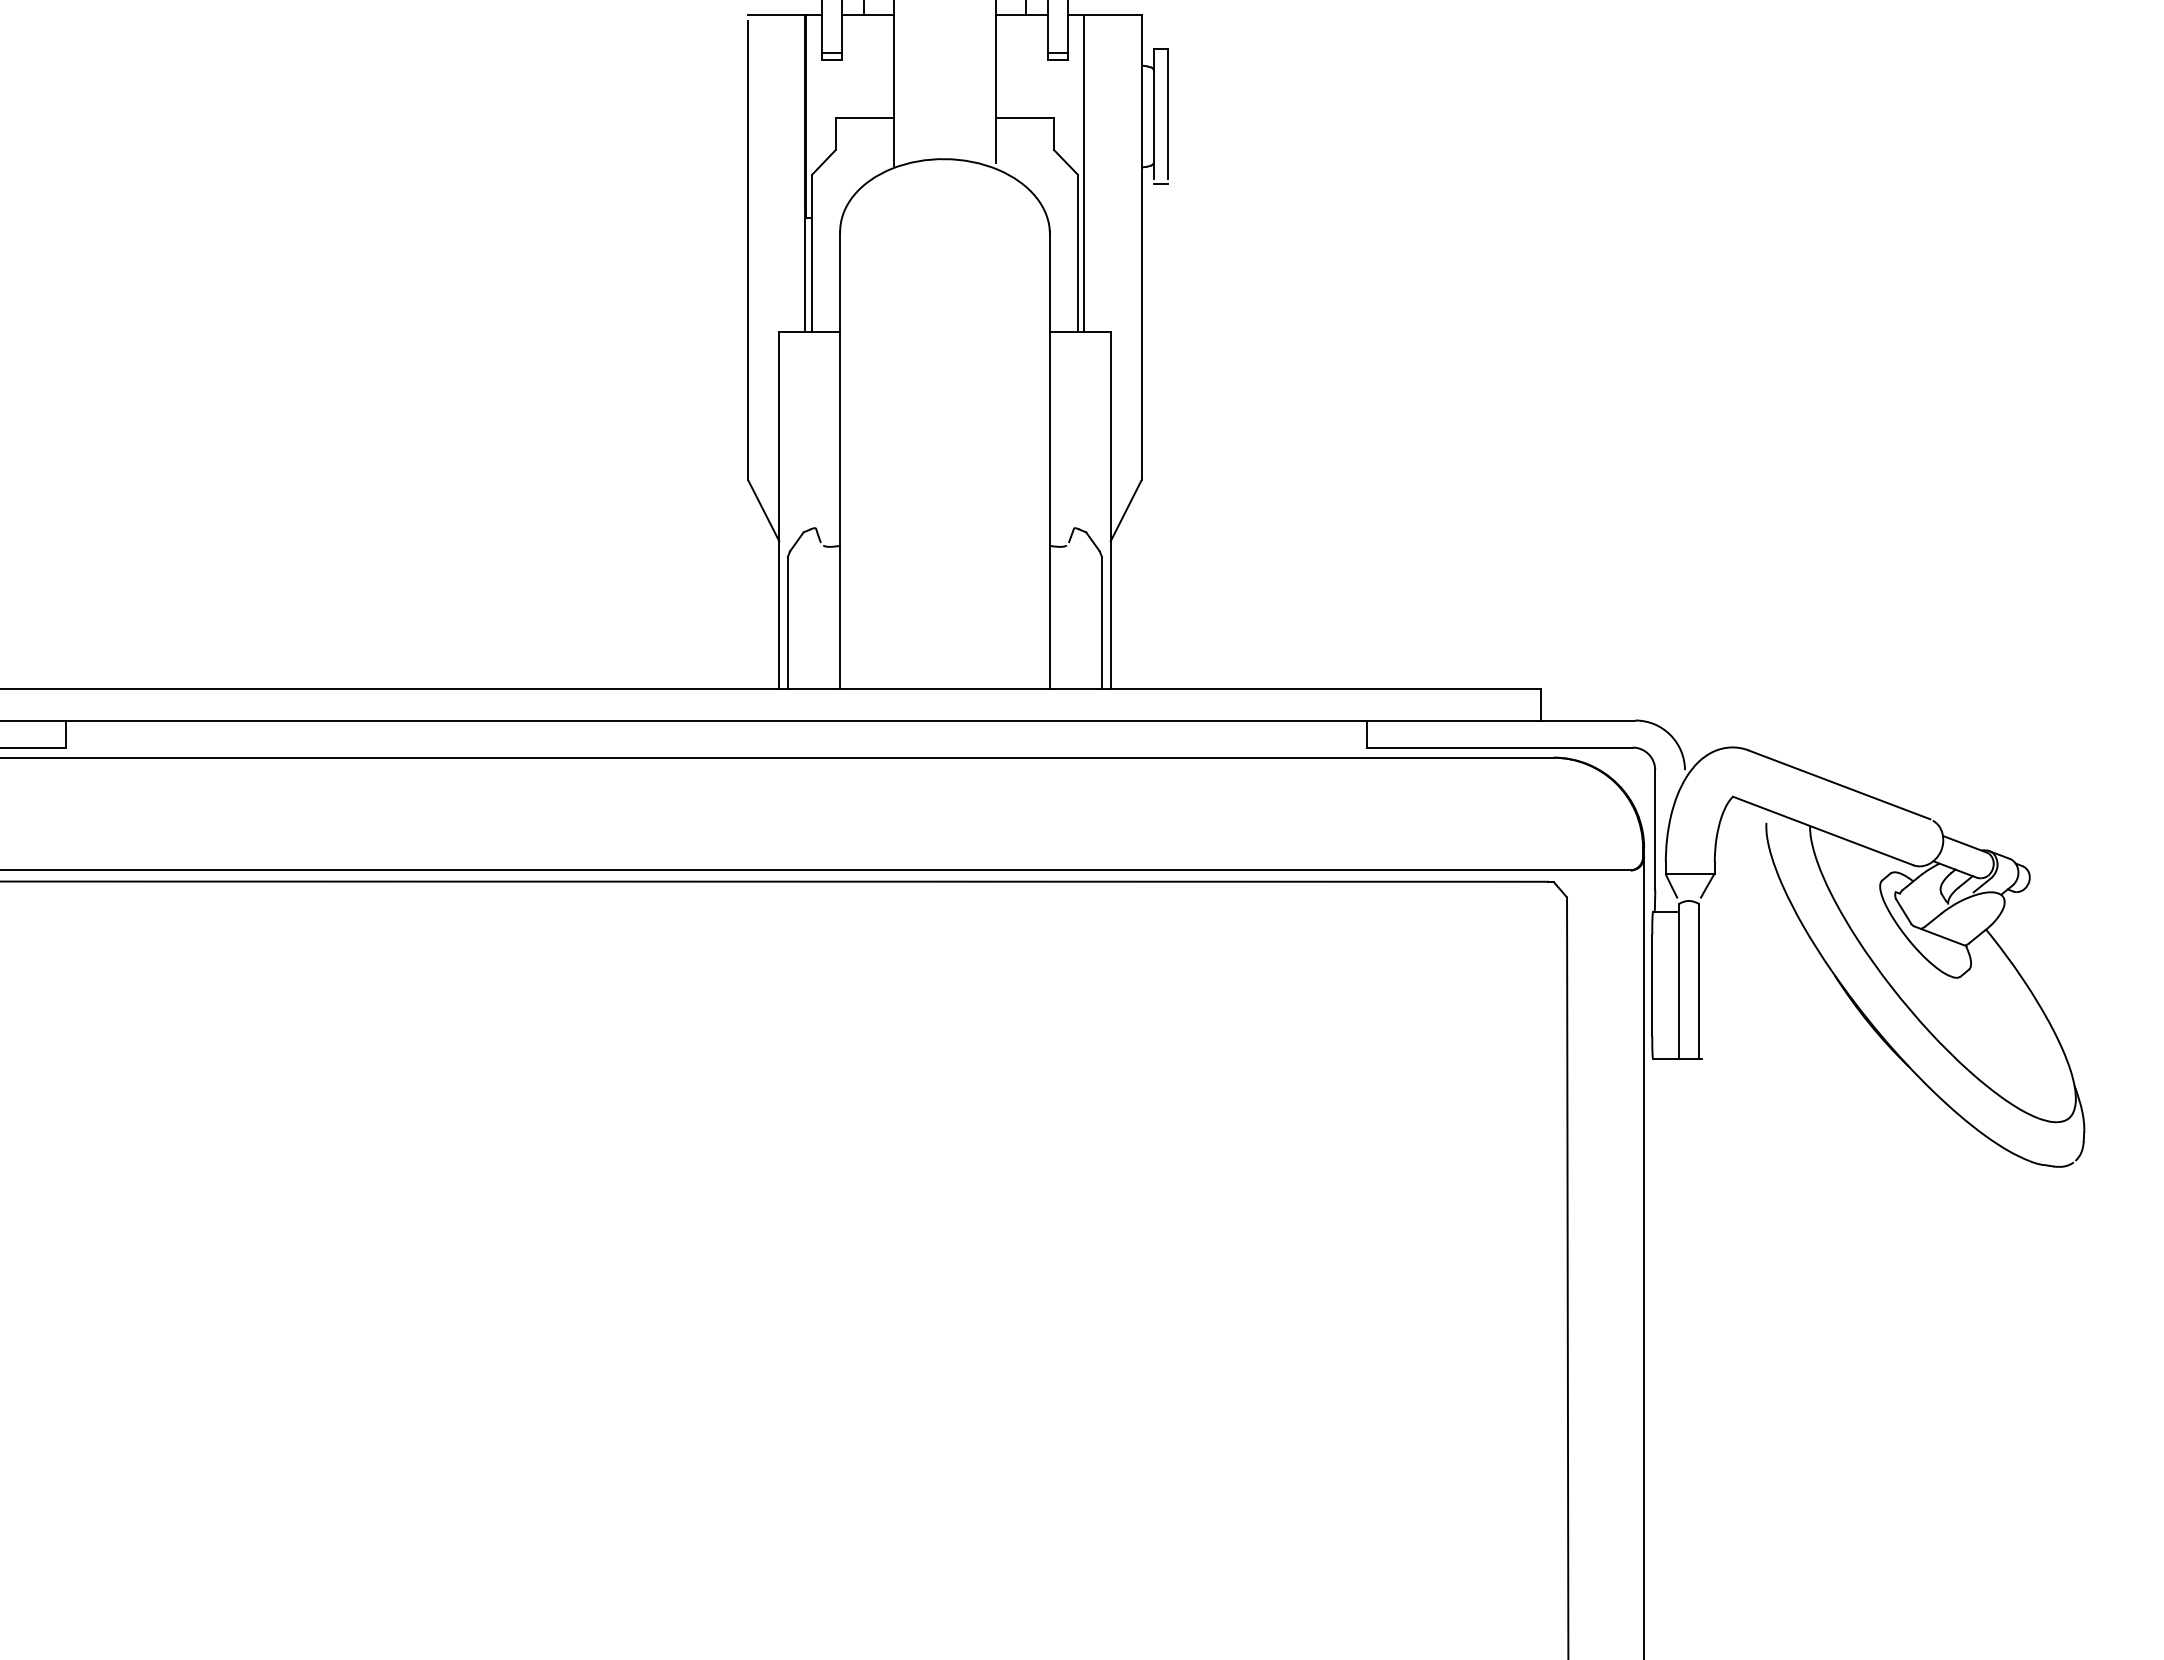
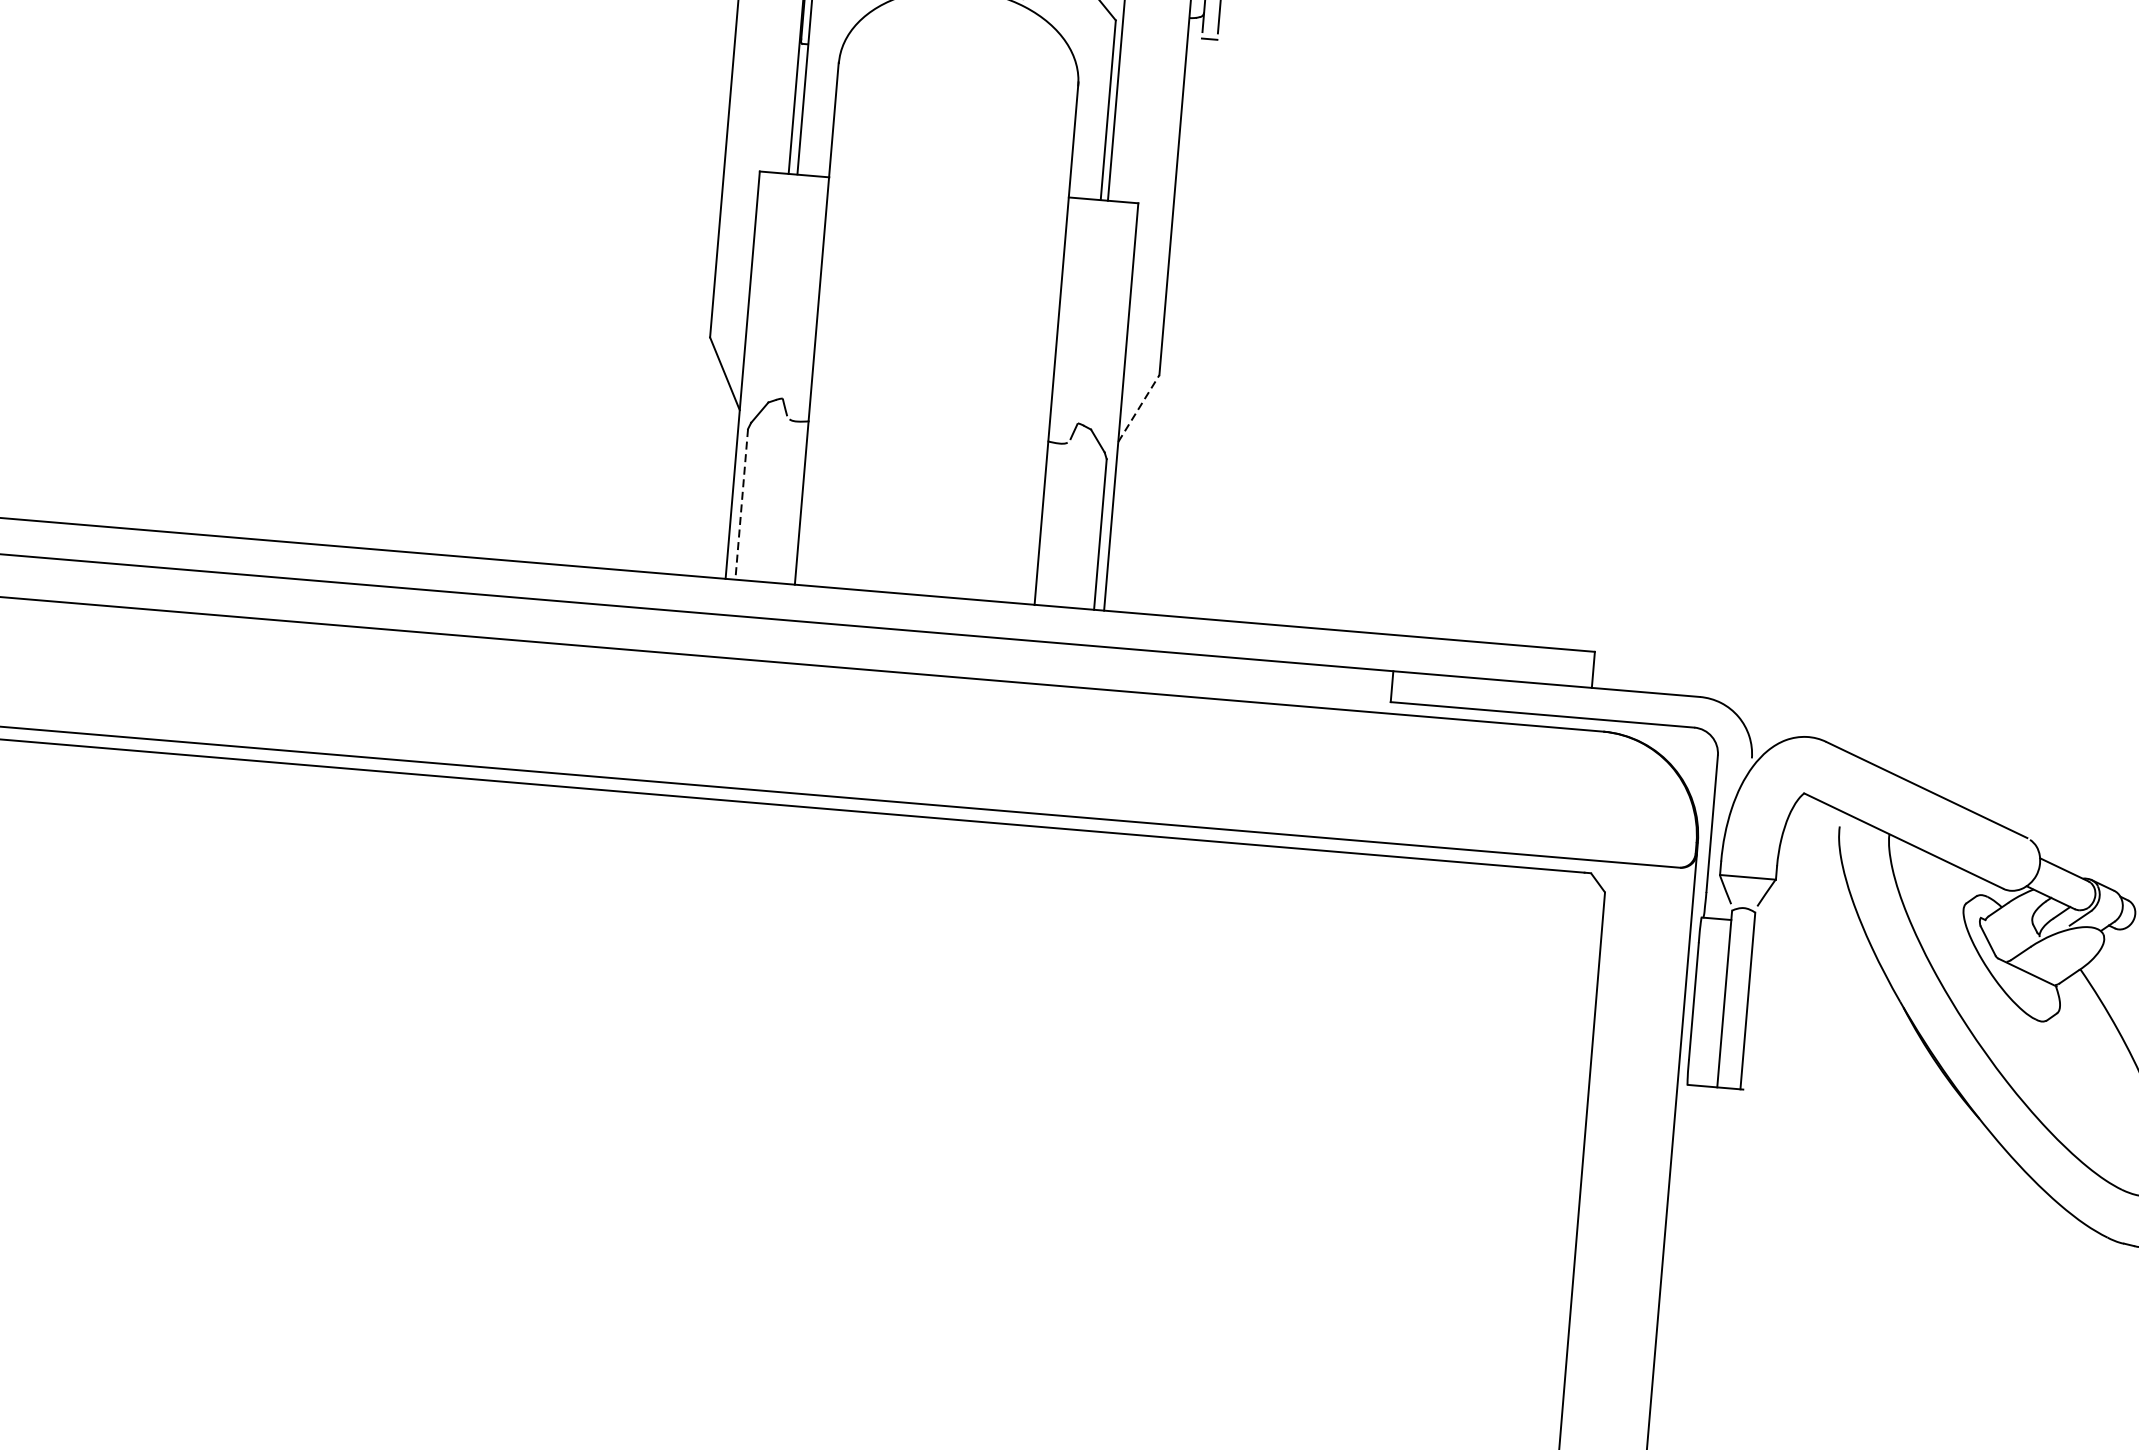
line: (1126, 510) -> (1139, 408), solid -> dashed
line: (787, 622) -> (741, 503), solid -> dashed

